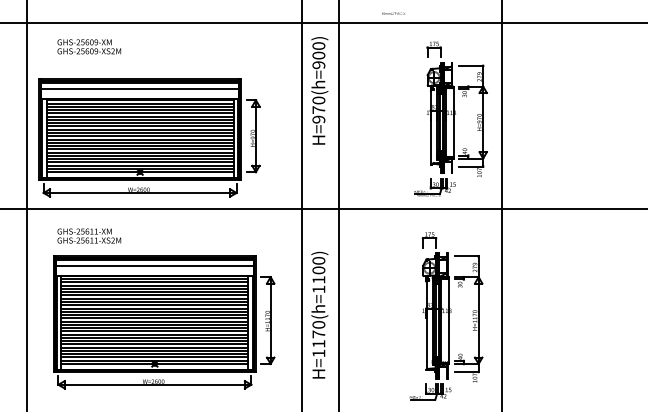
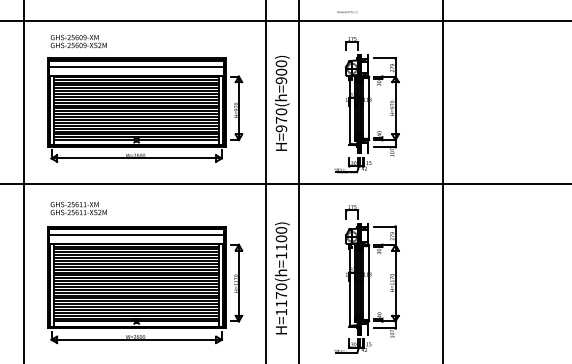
text: (318, 89) -> (281, 102), moved
part: (450, 119) -> (366, 105), moved
part: (150, 137) -> (145, 109), moved
part: (445, 316) -> (366, 279), moved

